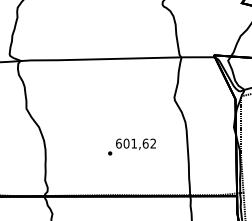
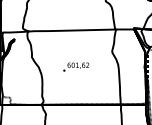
text: (132, 145) -> (76, 66), moved

